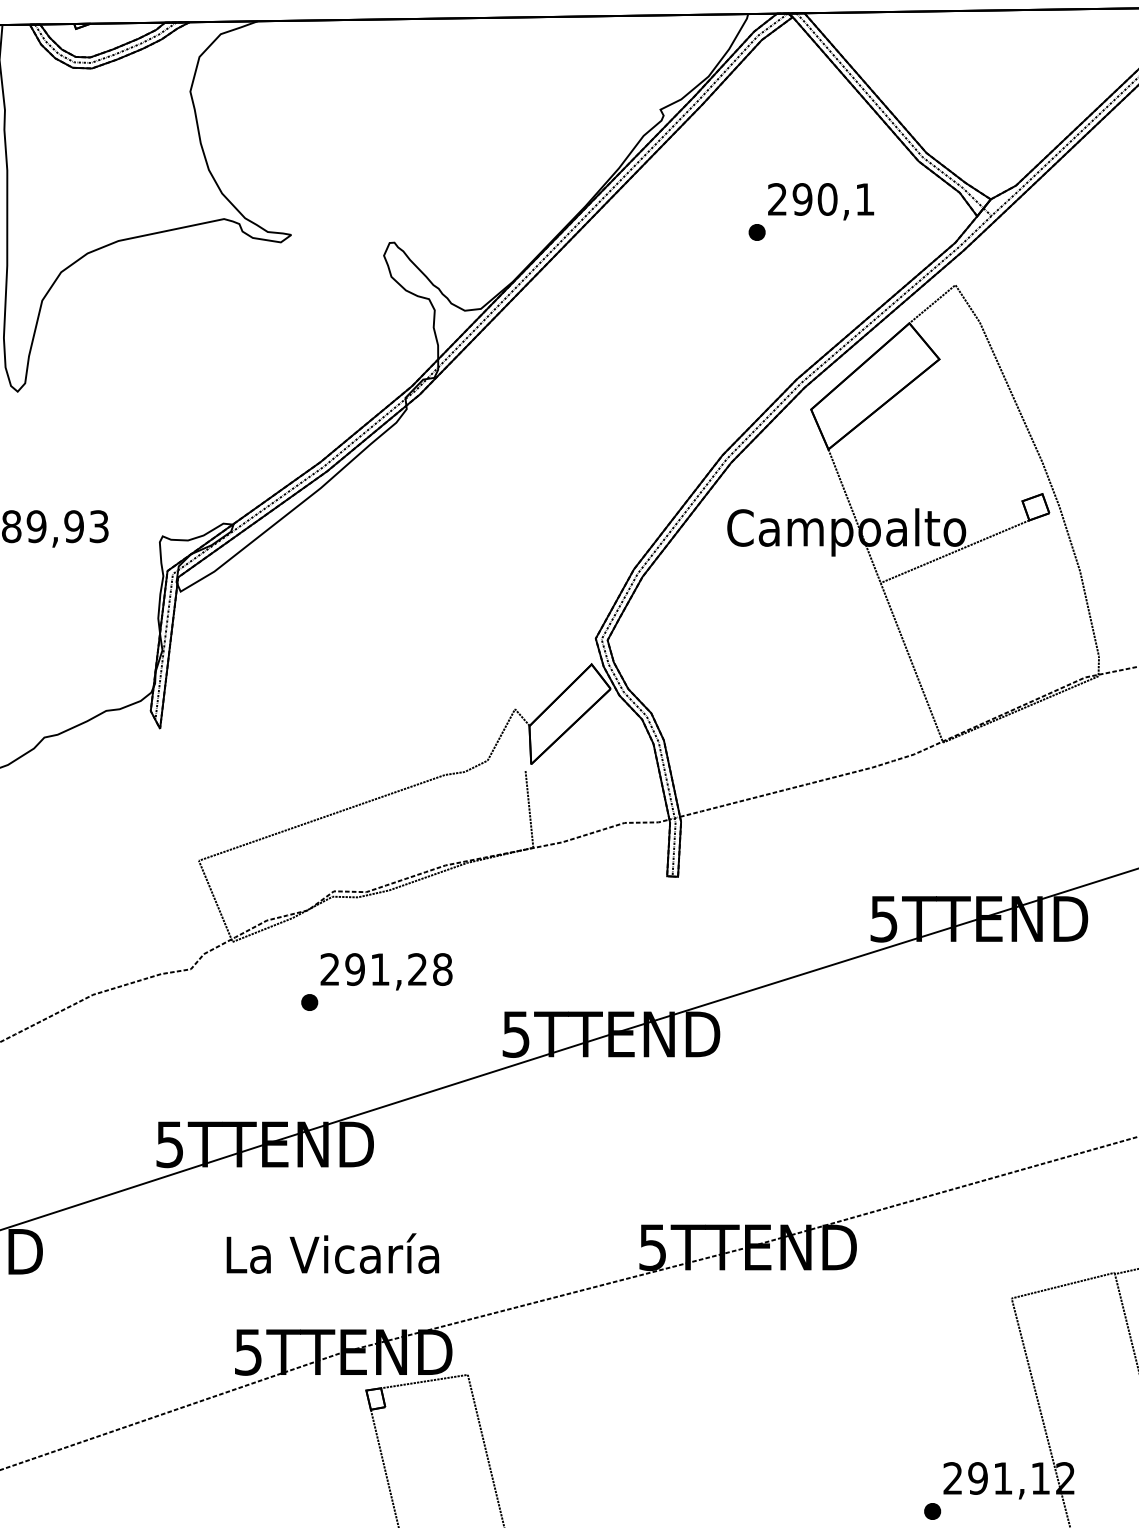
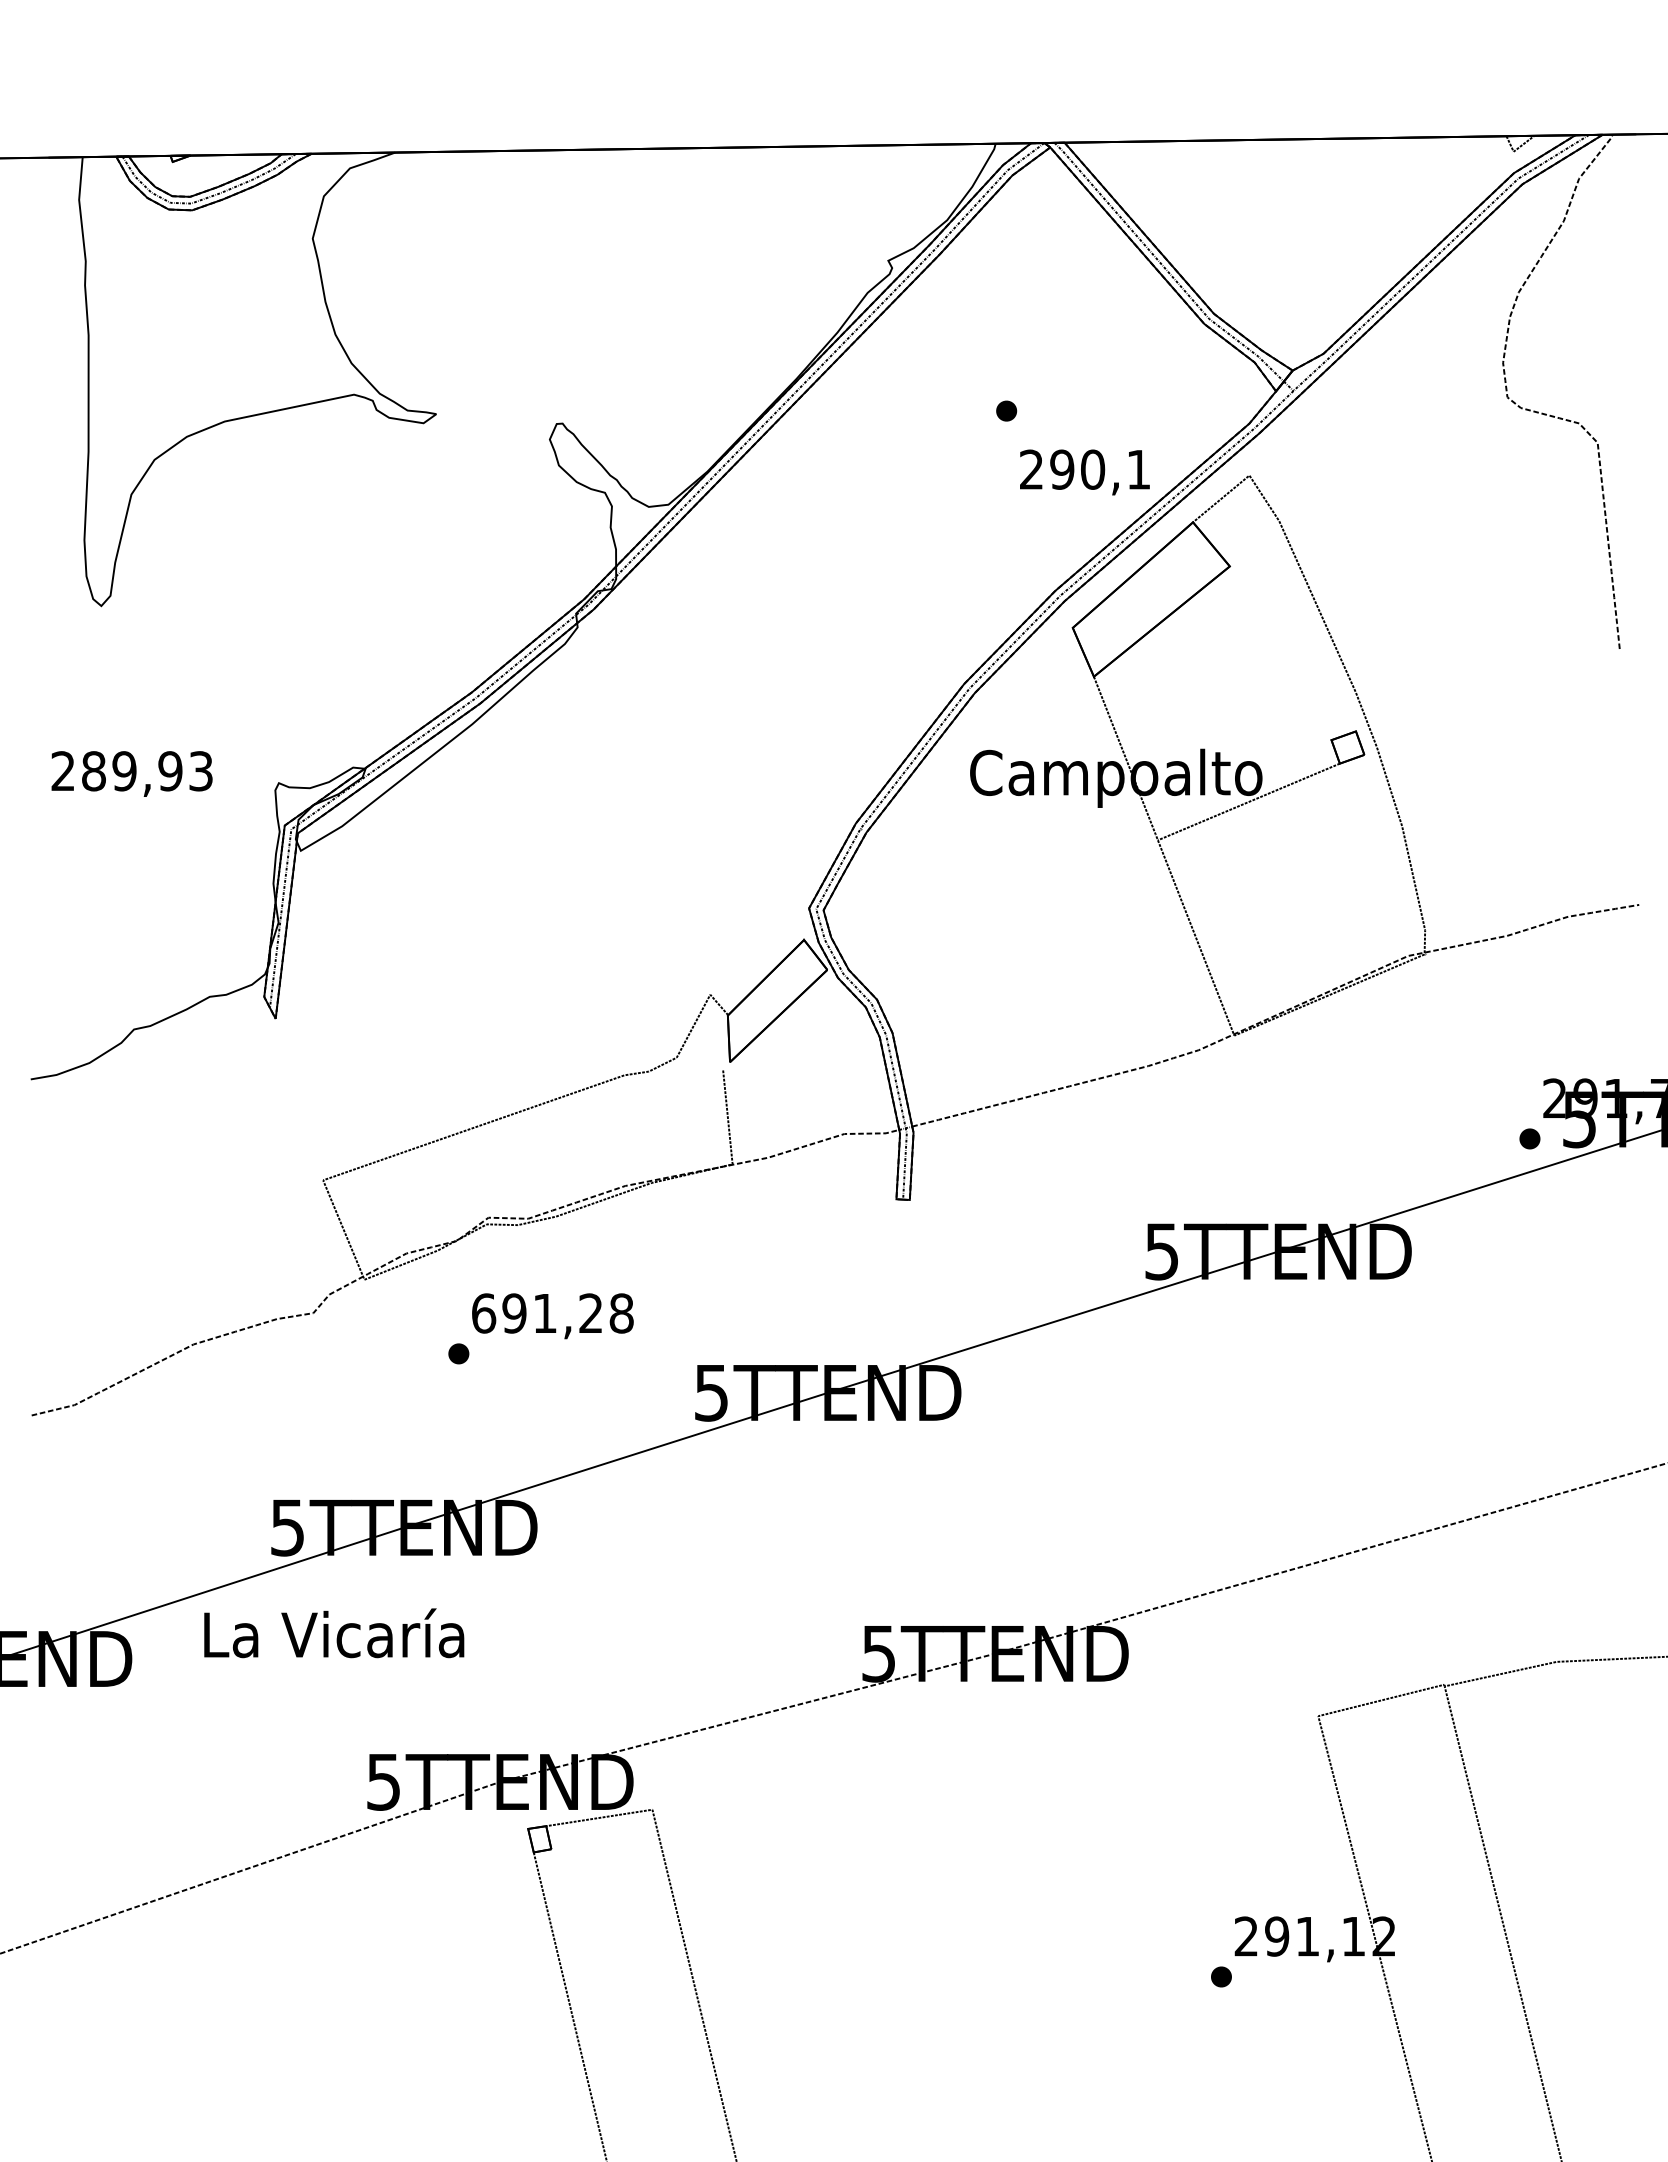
text: (820, 201) -> (1084, 472), moved
text: (330, 969) -> (484, 1313), 291,28 -> 691,28
text: (333, 1253) -> (334, 1633), moved

